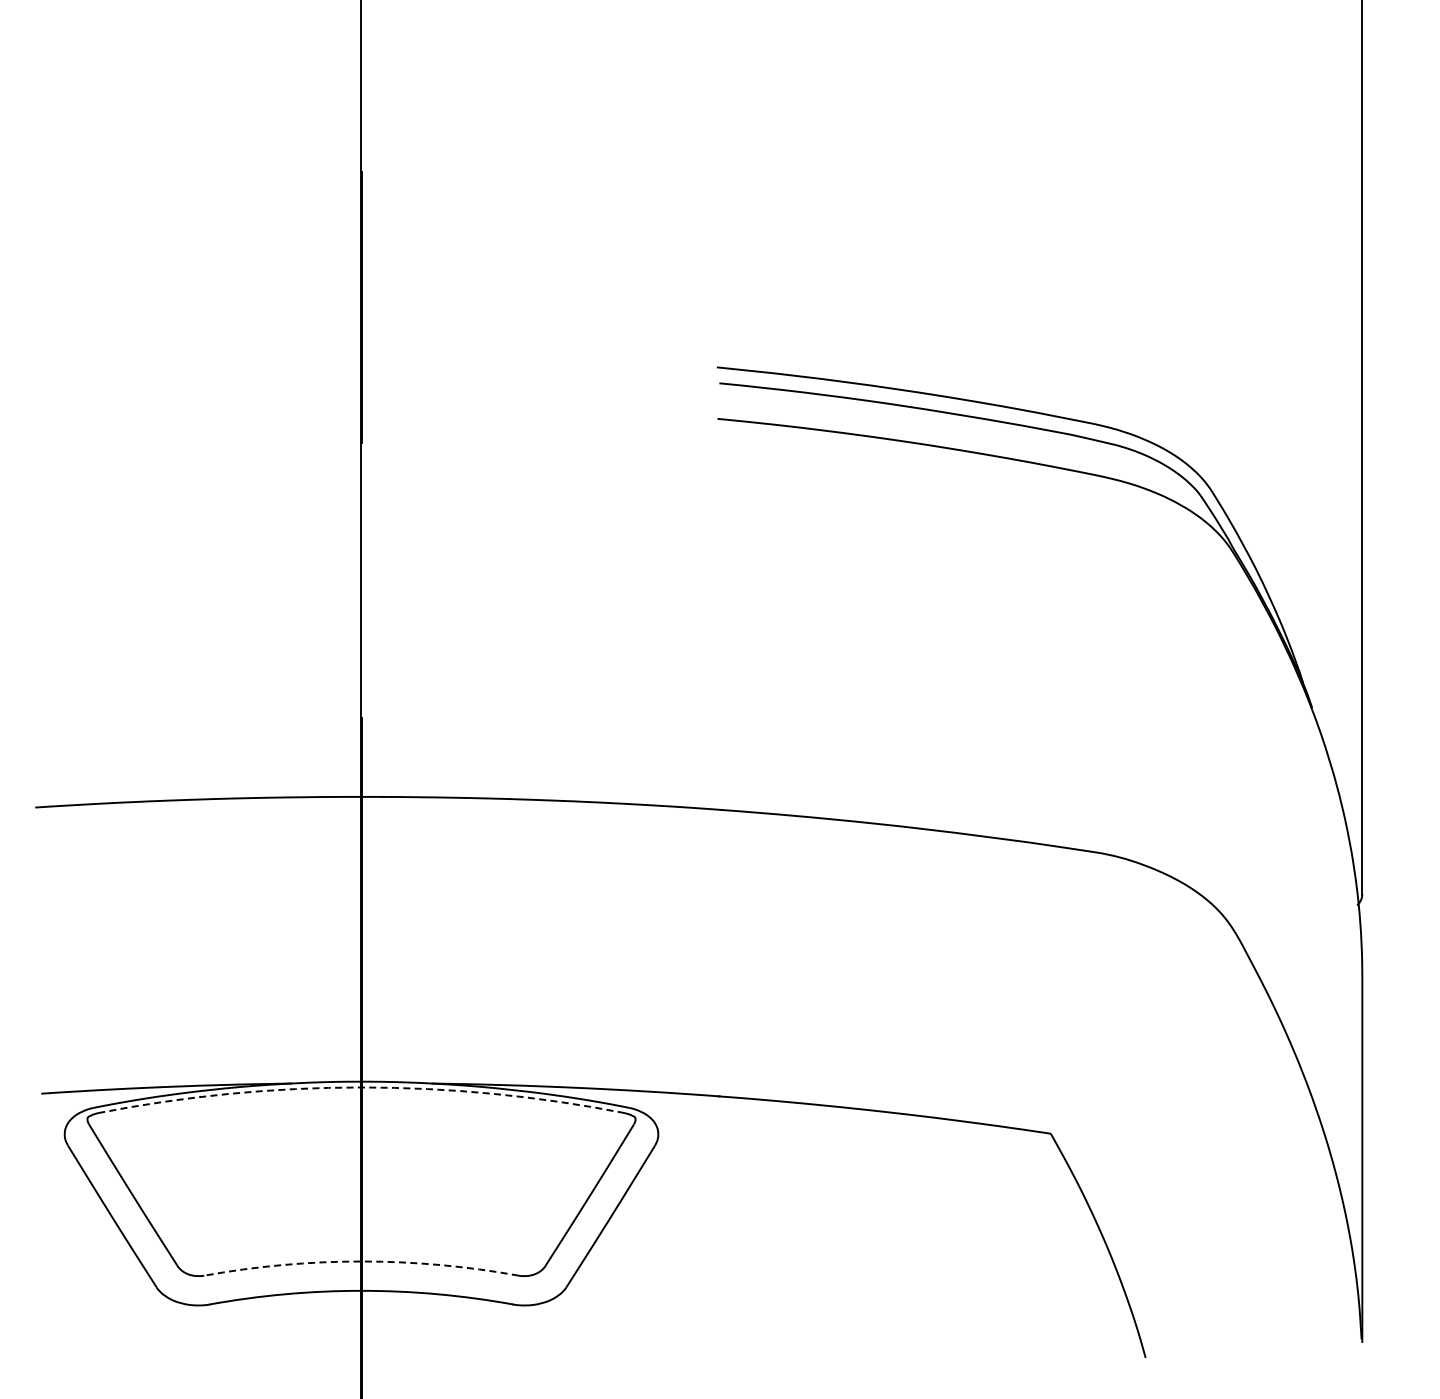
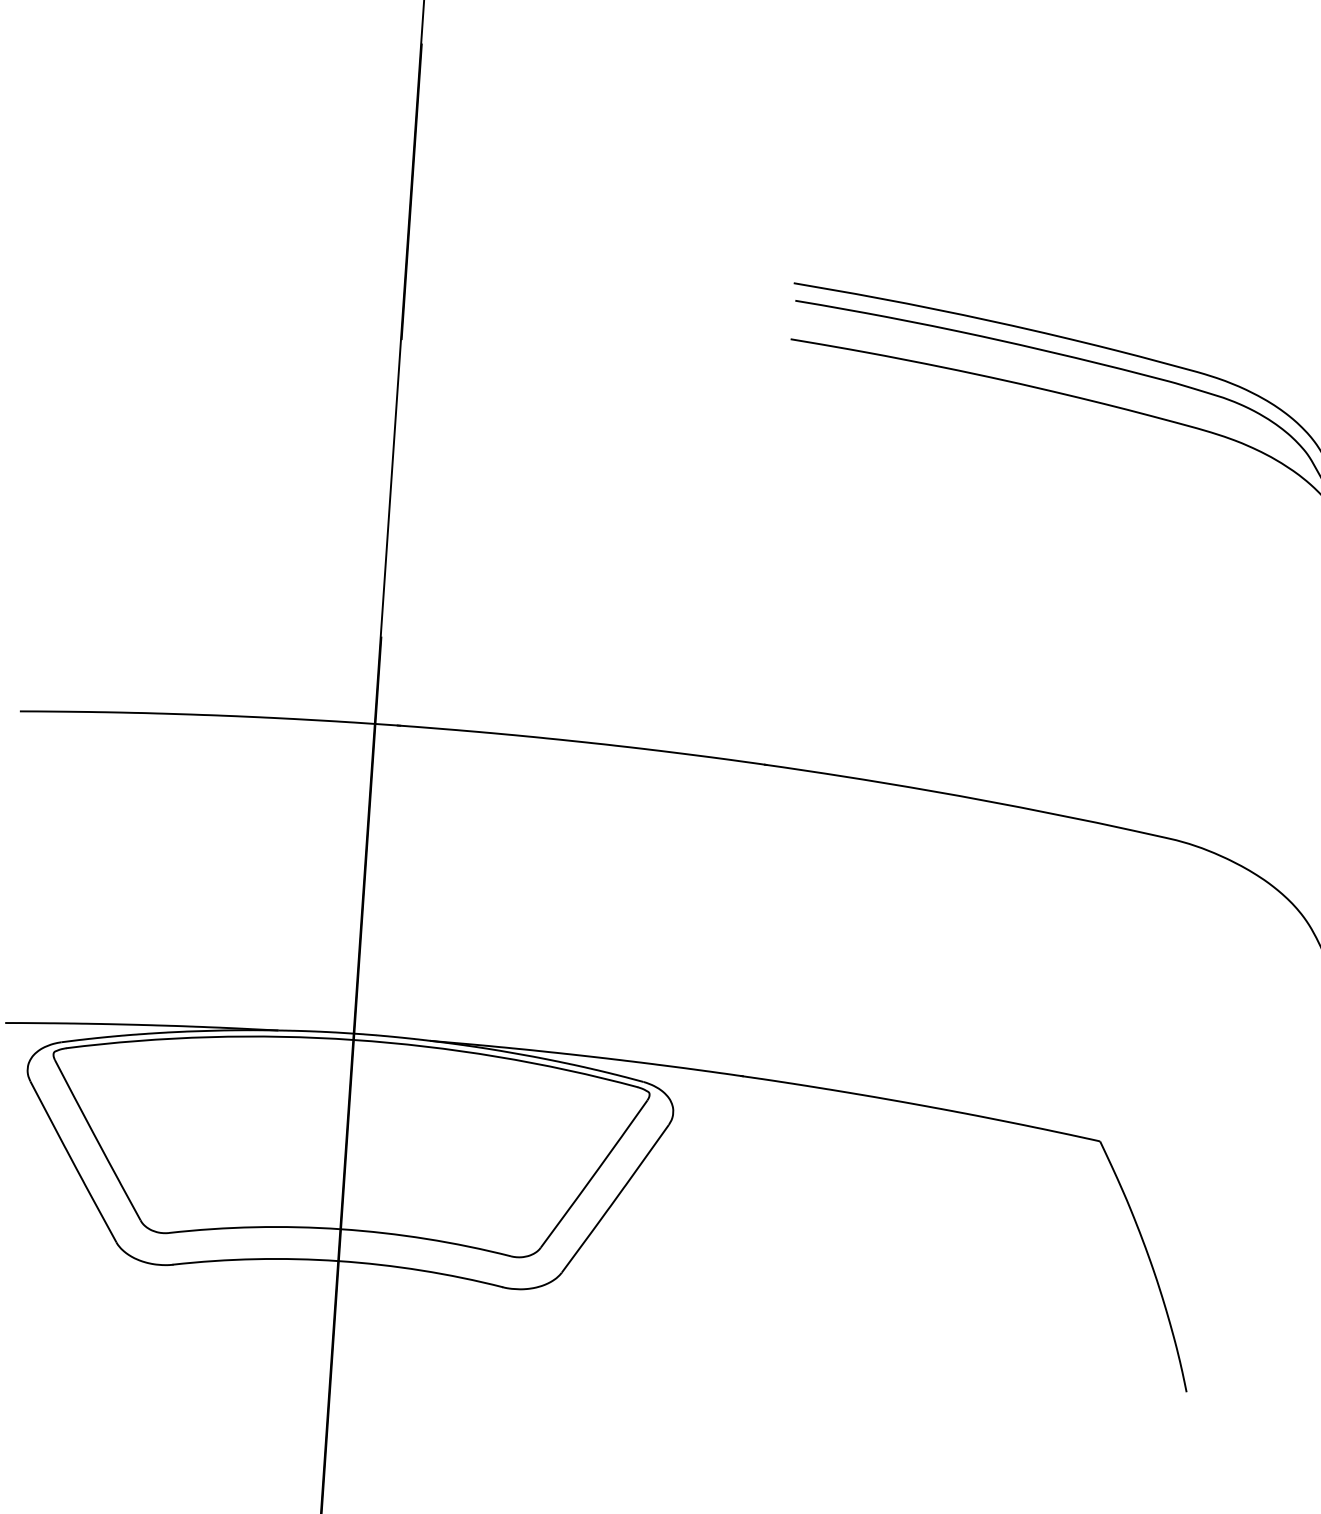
arc: (361, 1087) -> (353, 1039), dashed -> solid
arc: (361, 1261) -> (341, 1229), dashed -> solid

